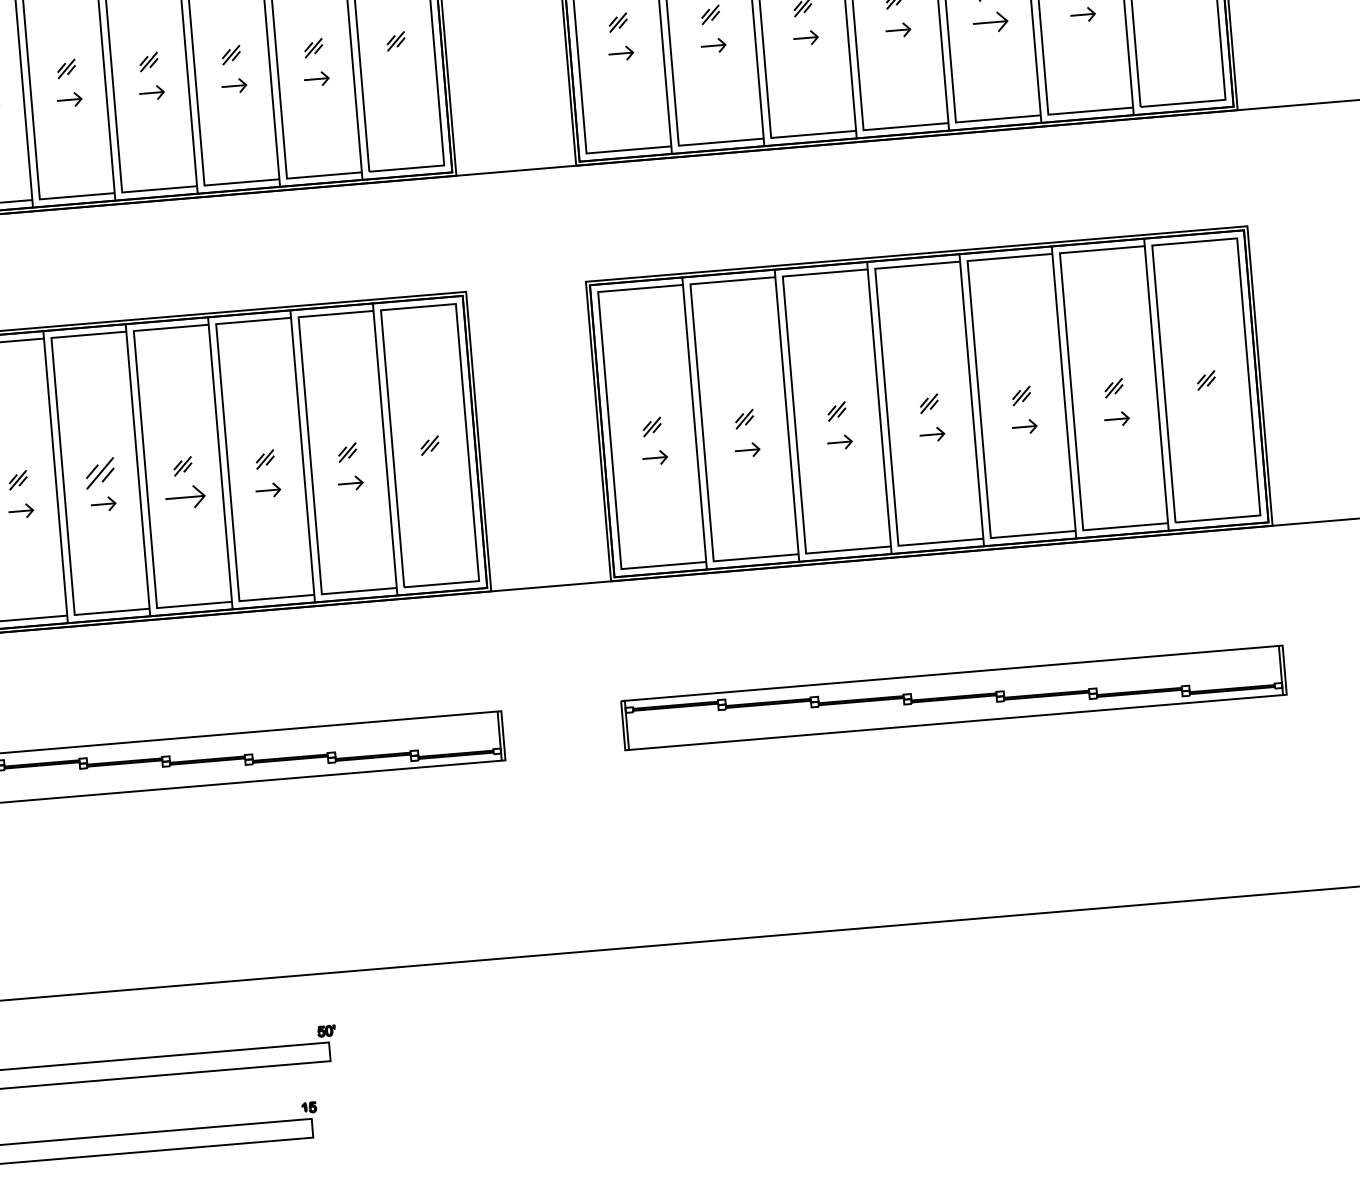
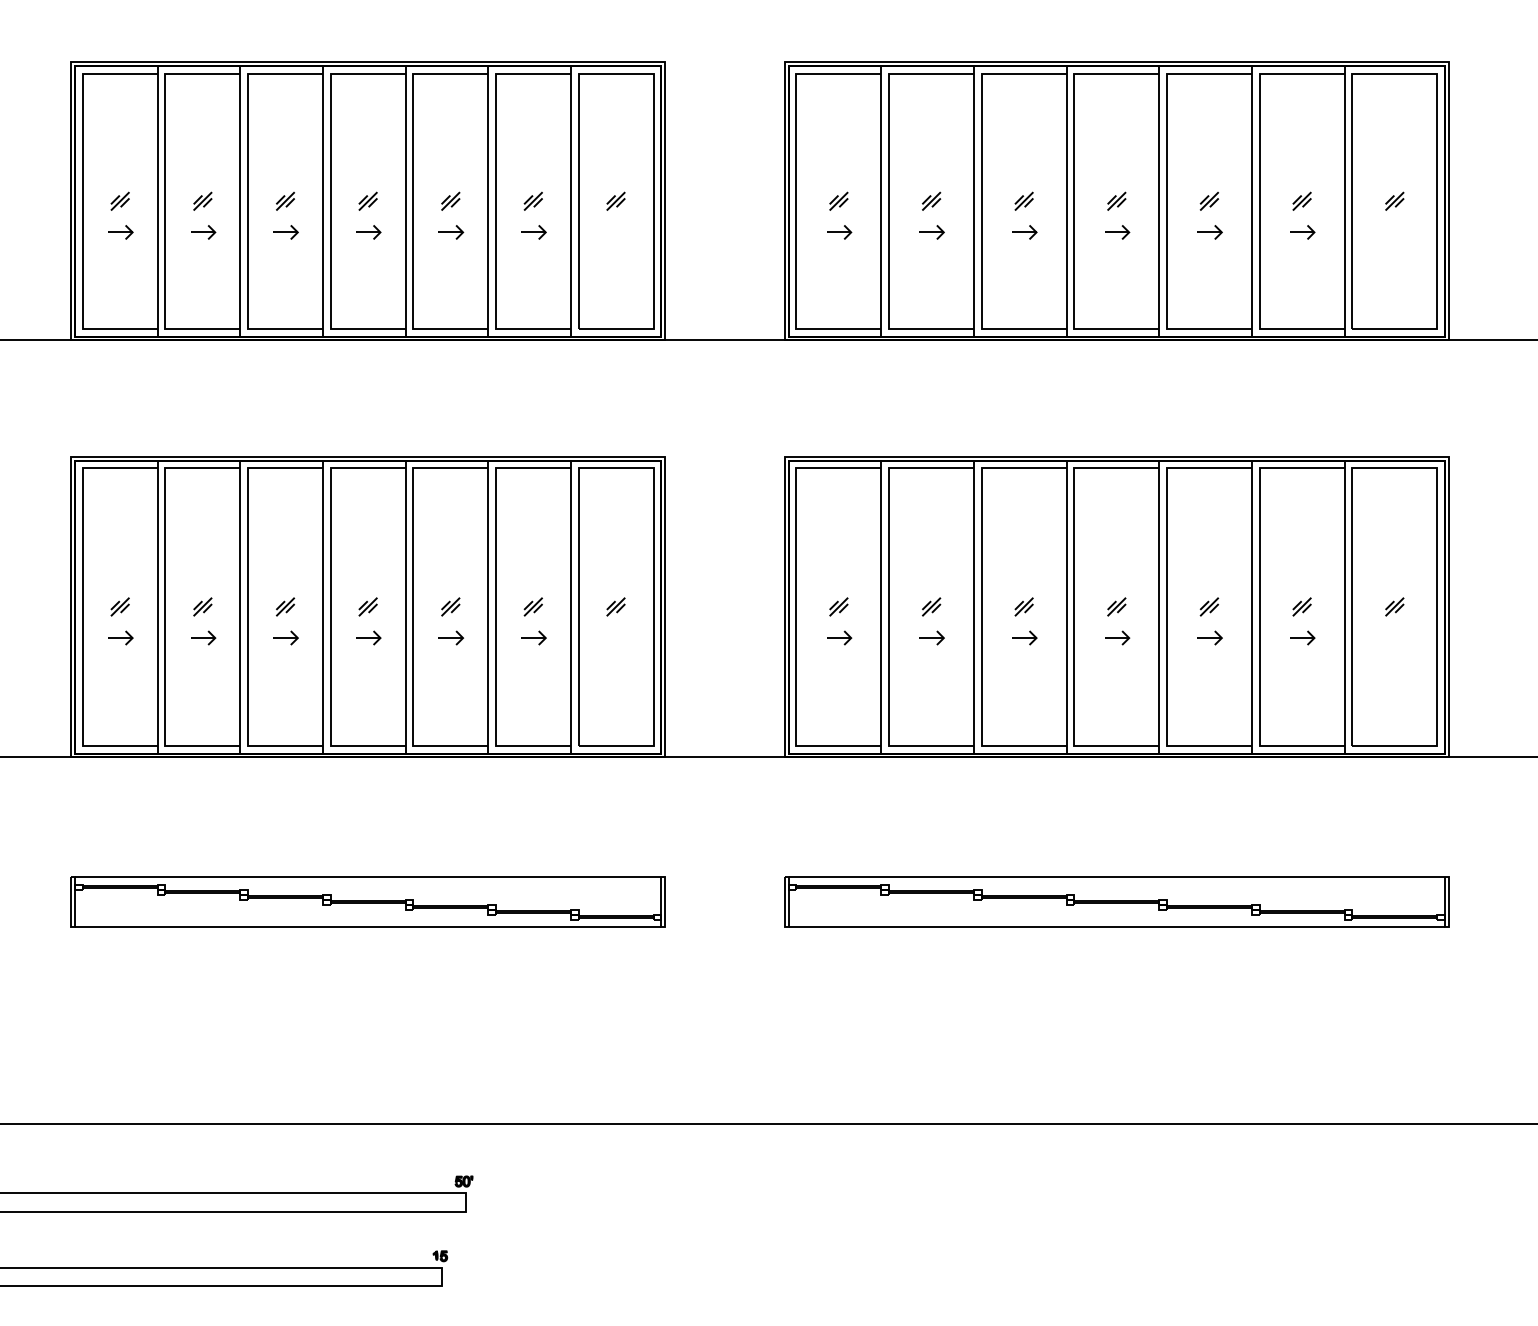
part: (990, 22) -> (1209, 232), size x0.71
part: (100, 472) -> (285, 606), size x0.62
part: (185, 496) -> (368, 637), size x0.62

